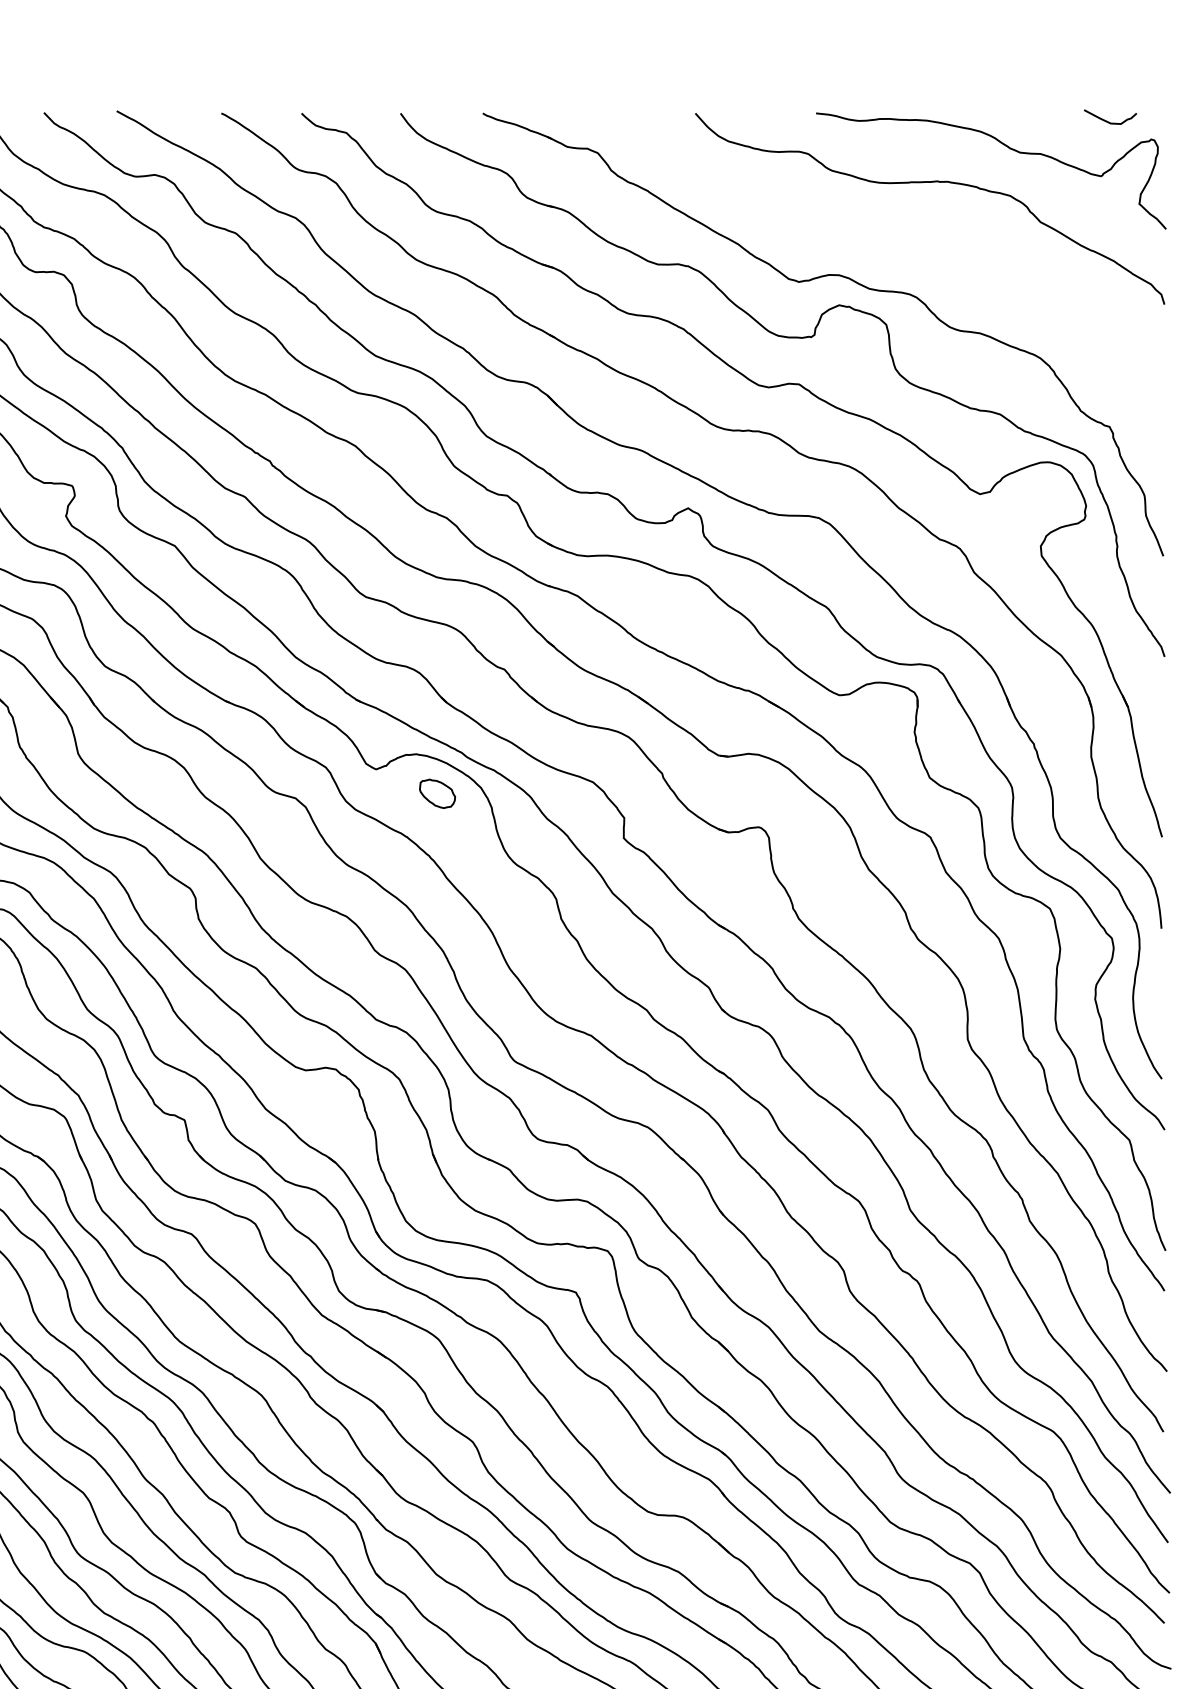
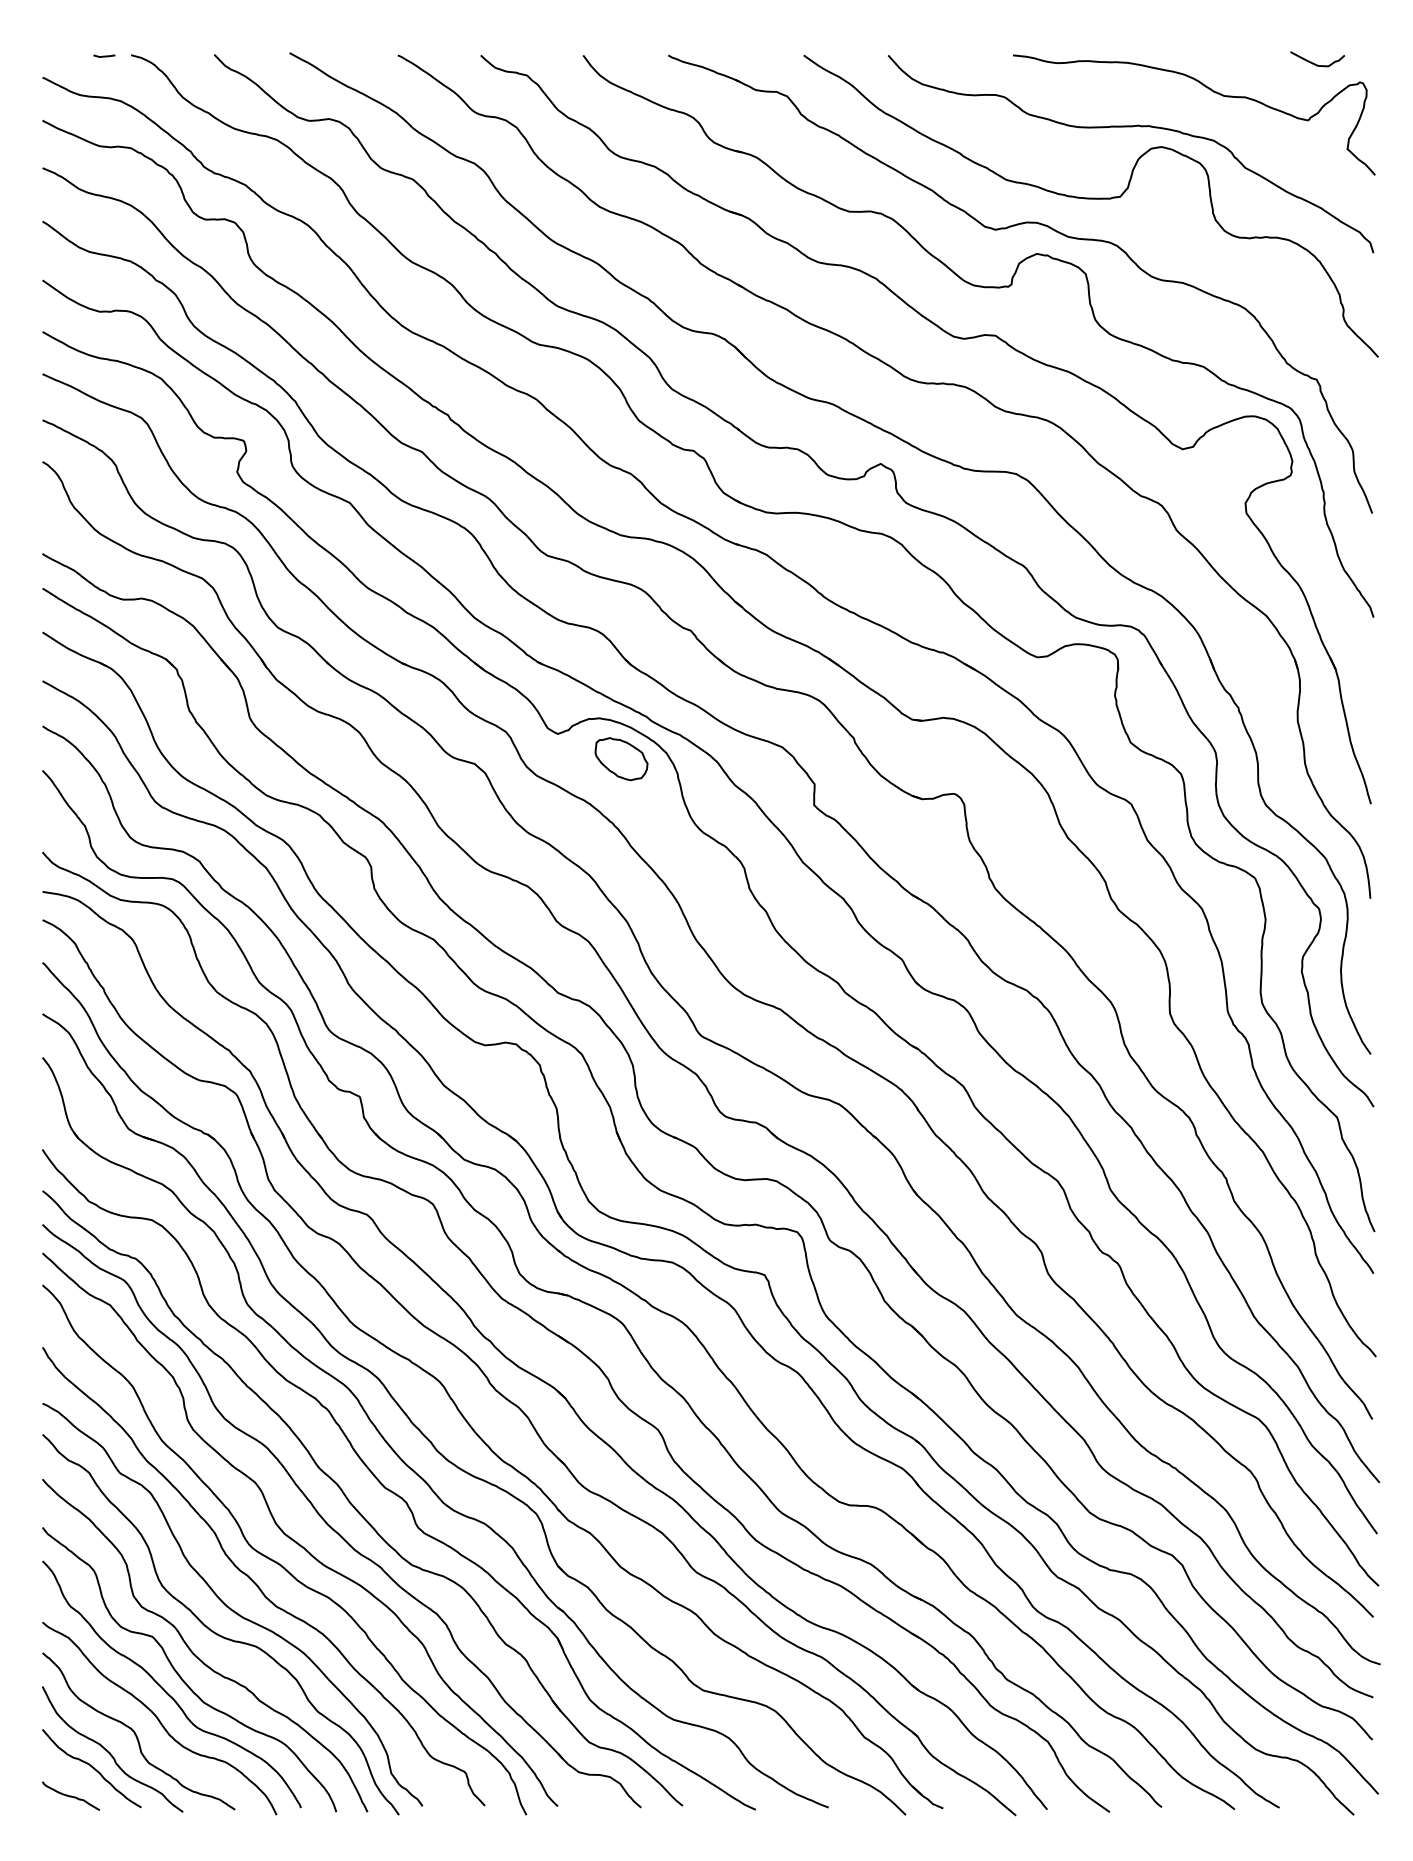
curve: (890, 252) -> (1090, 199), added
part: (437, 794) -> (621, 759), size x1.43

